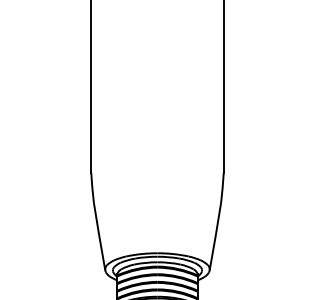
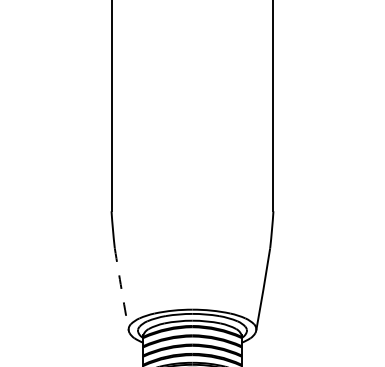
arc: (99, 236) -> (121, 289), solid -> dashed

